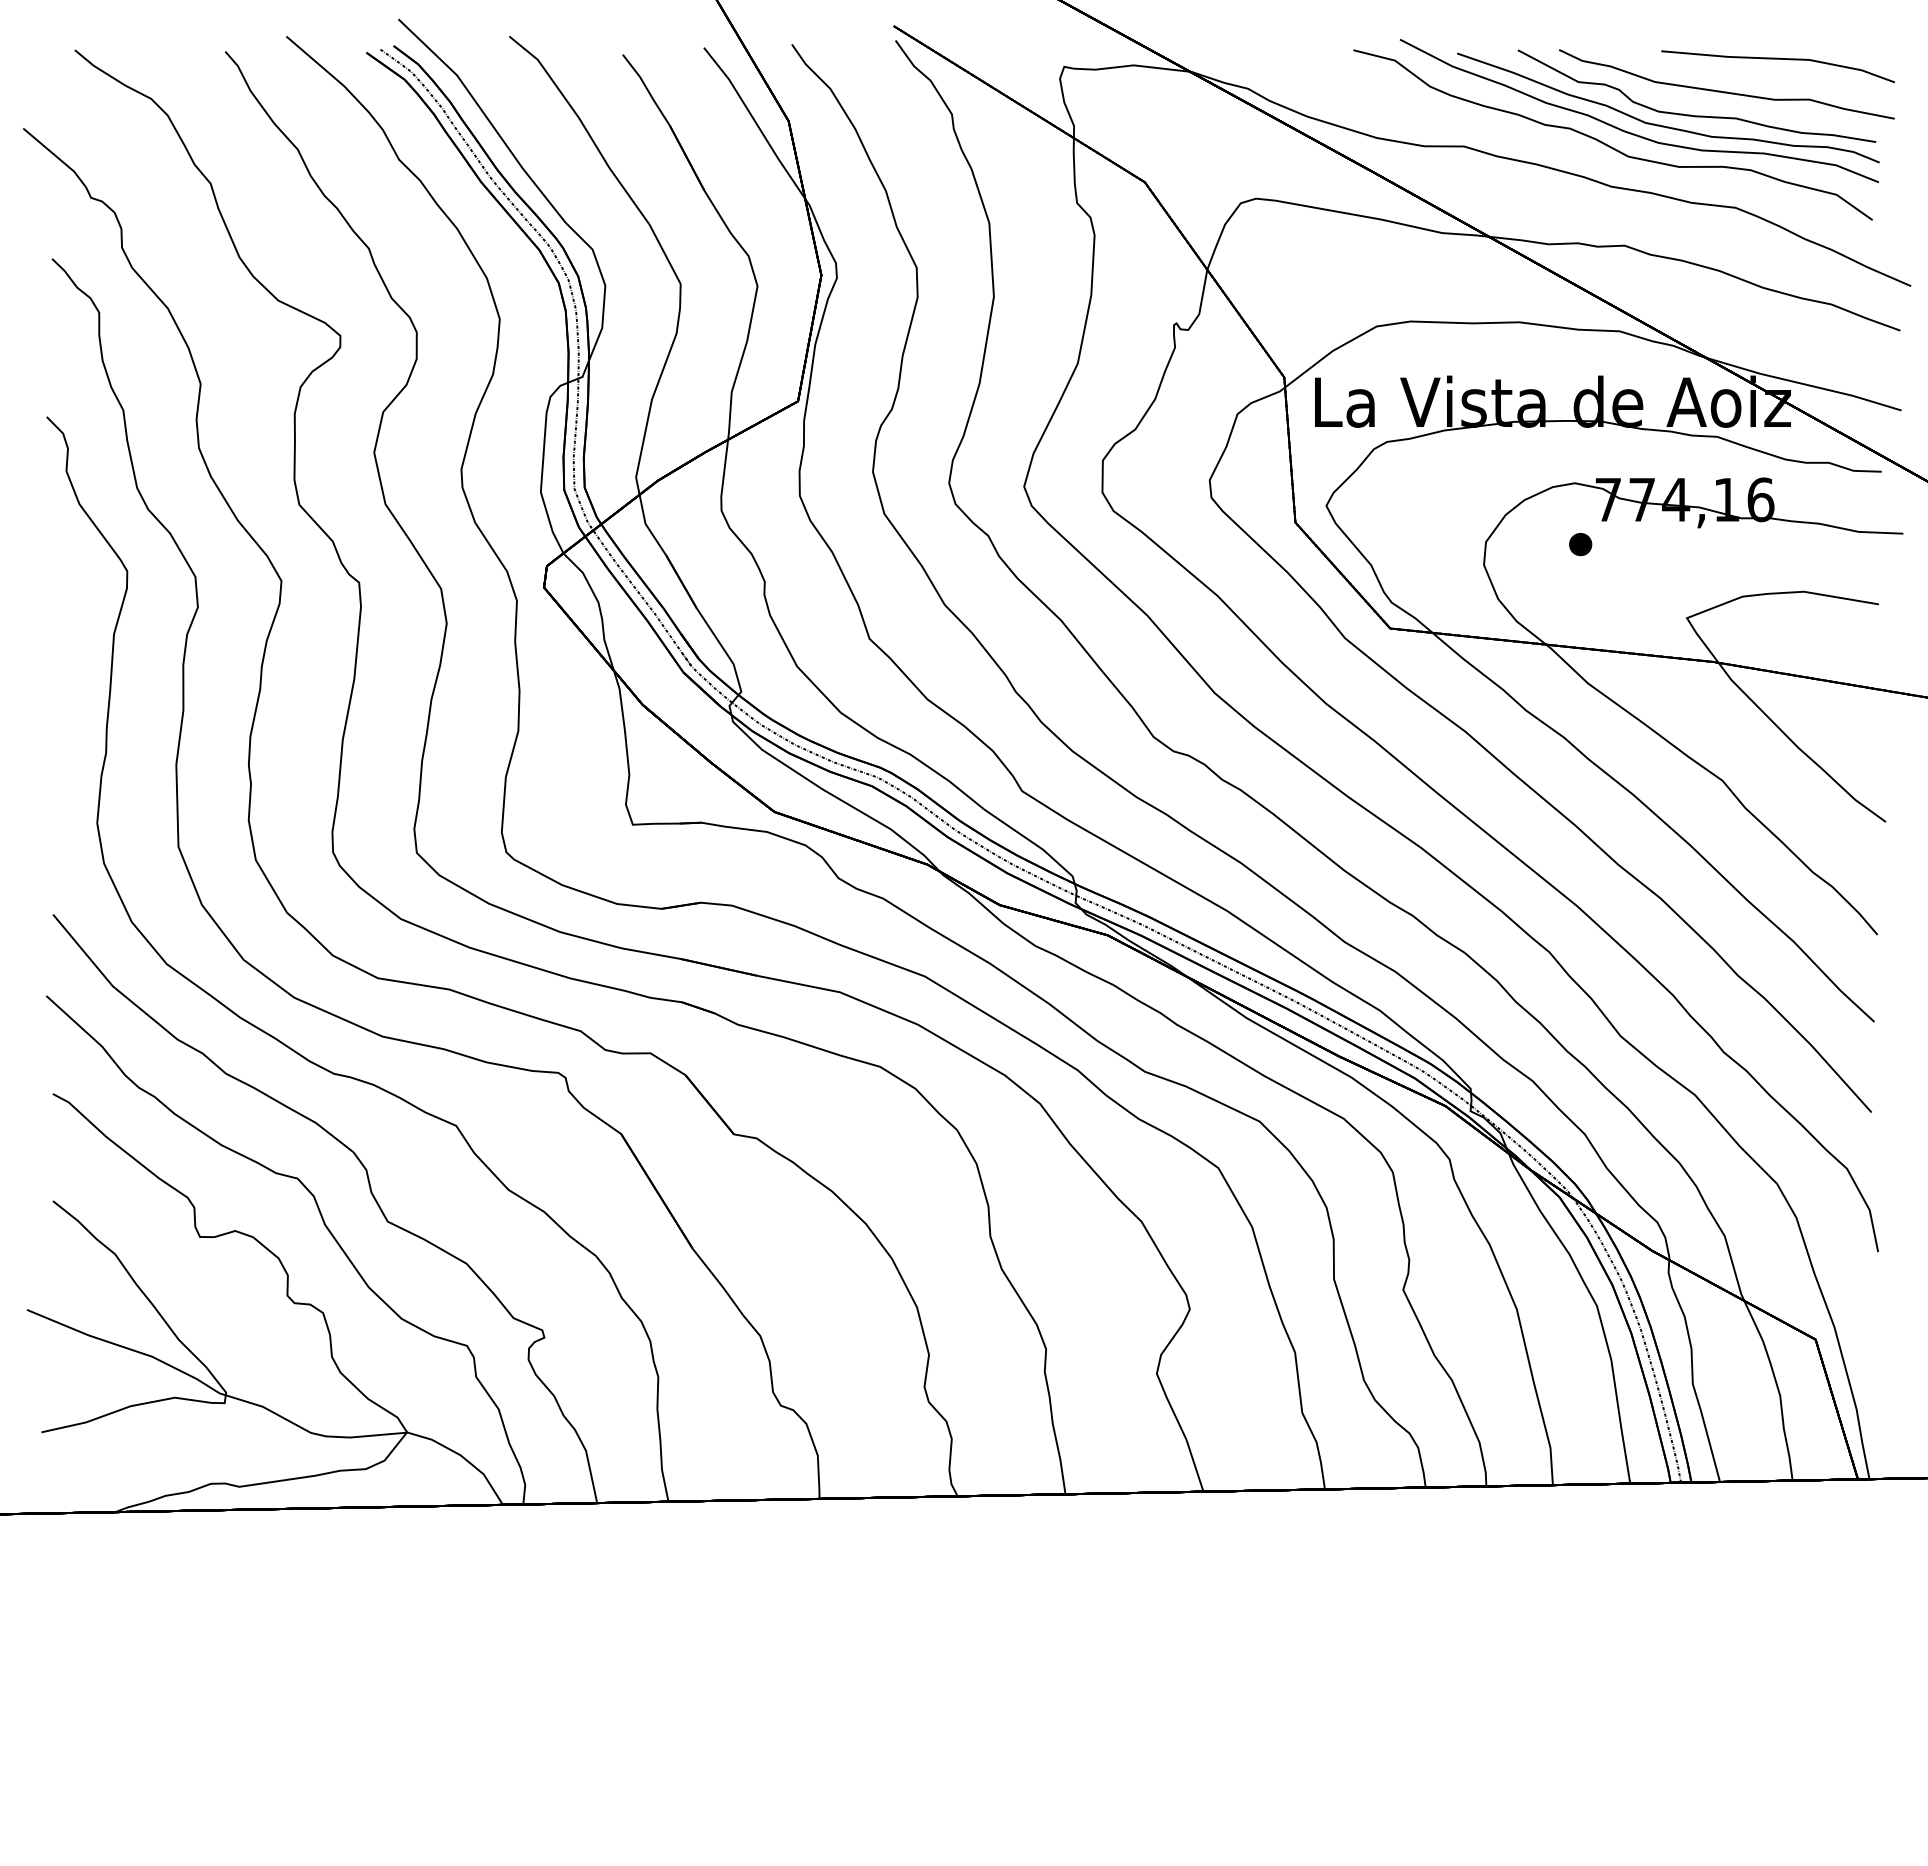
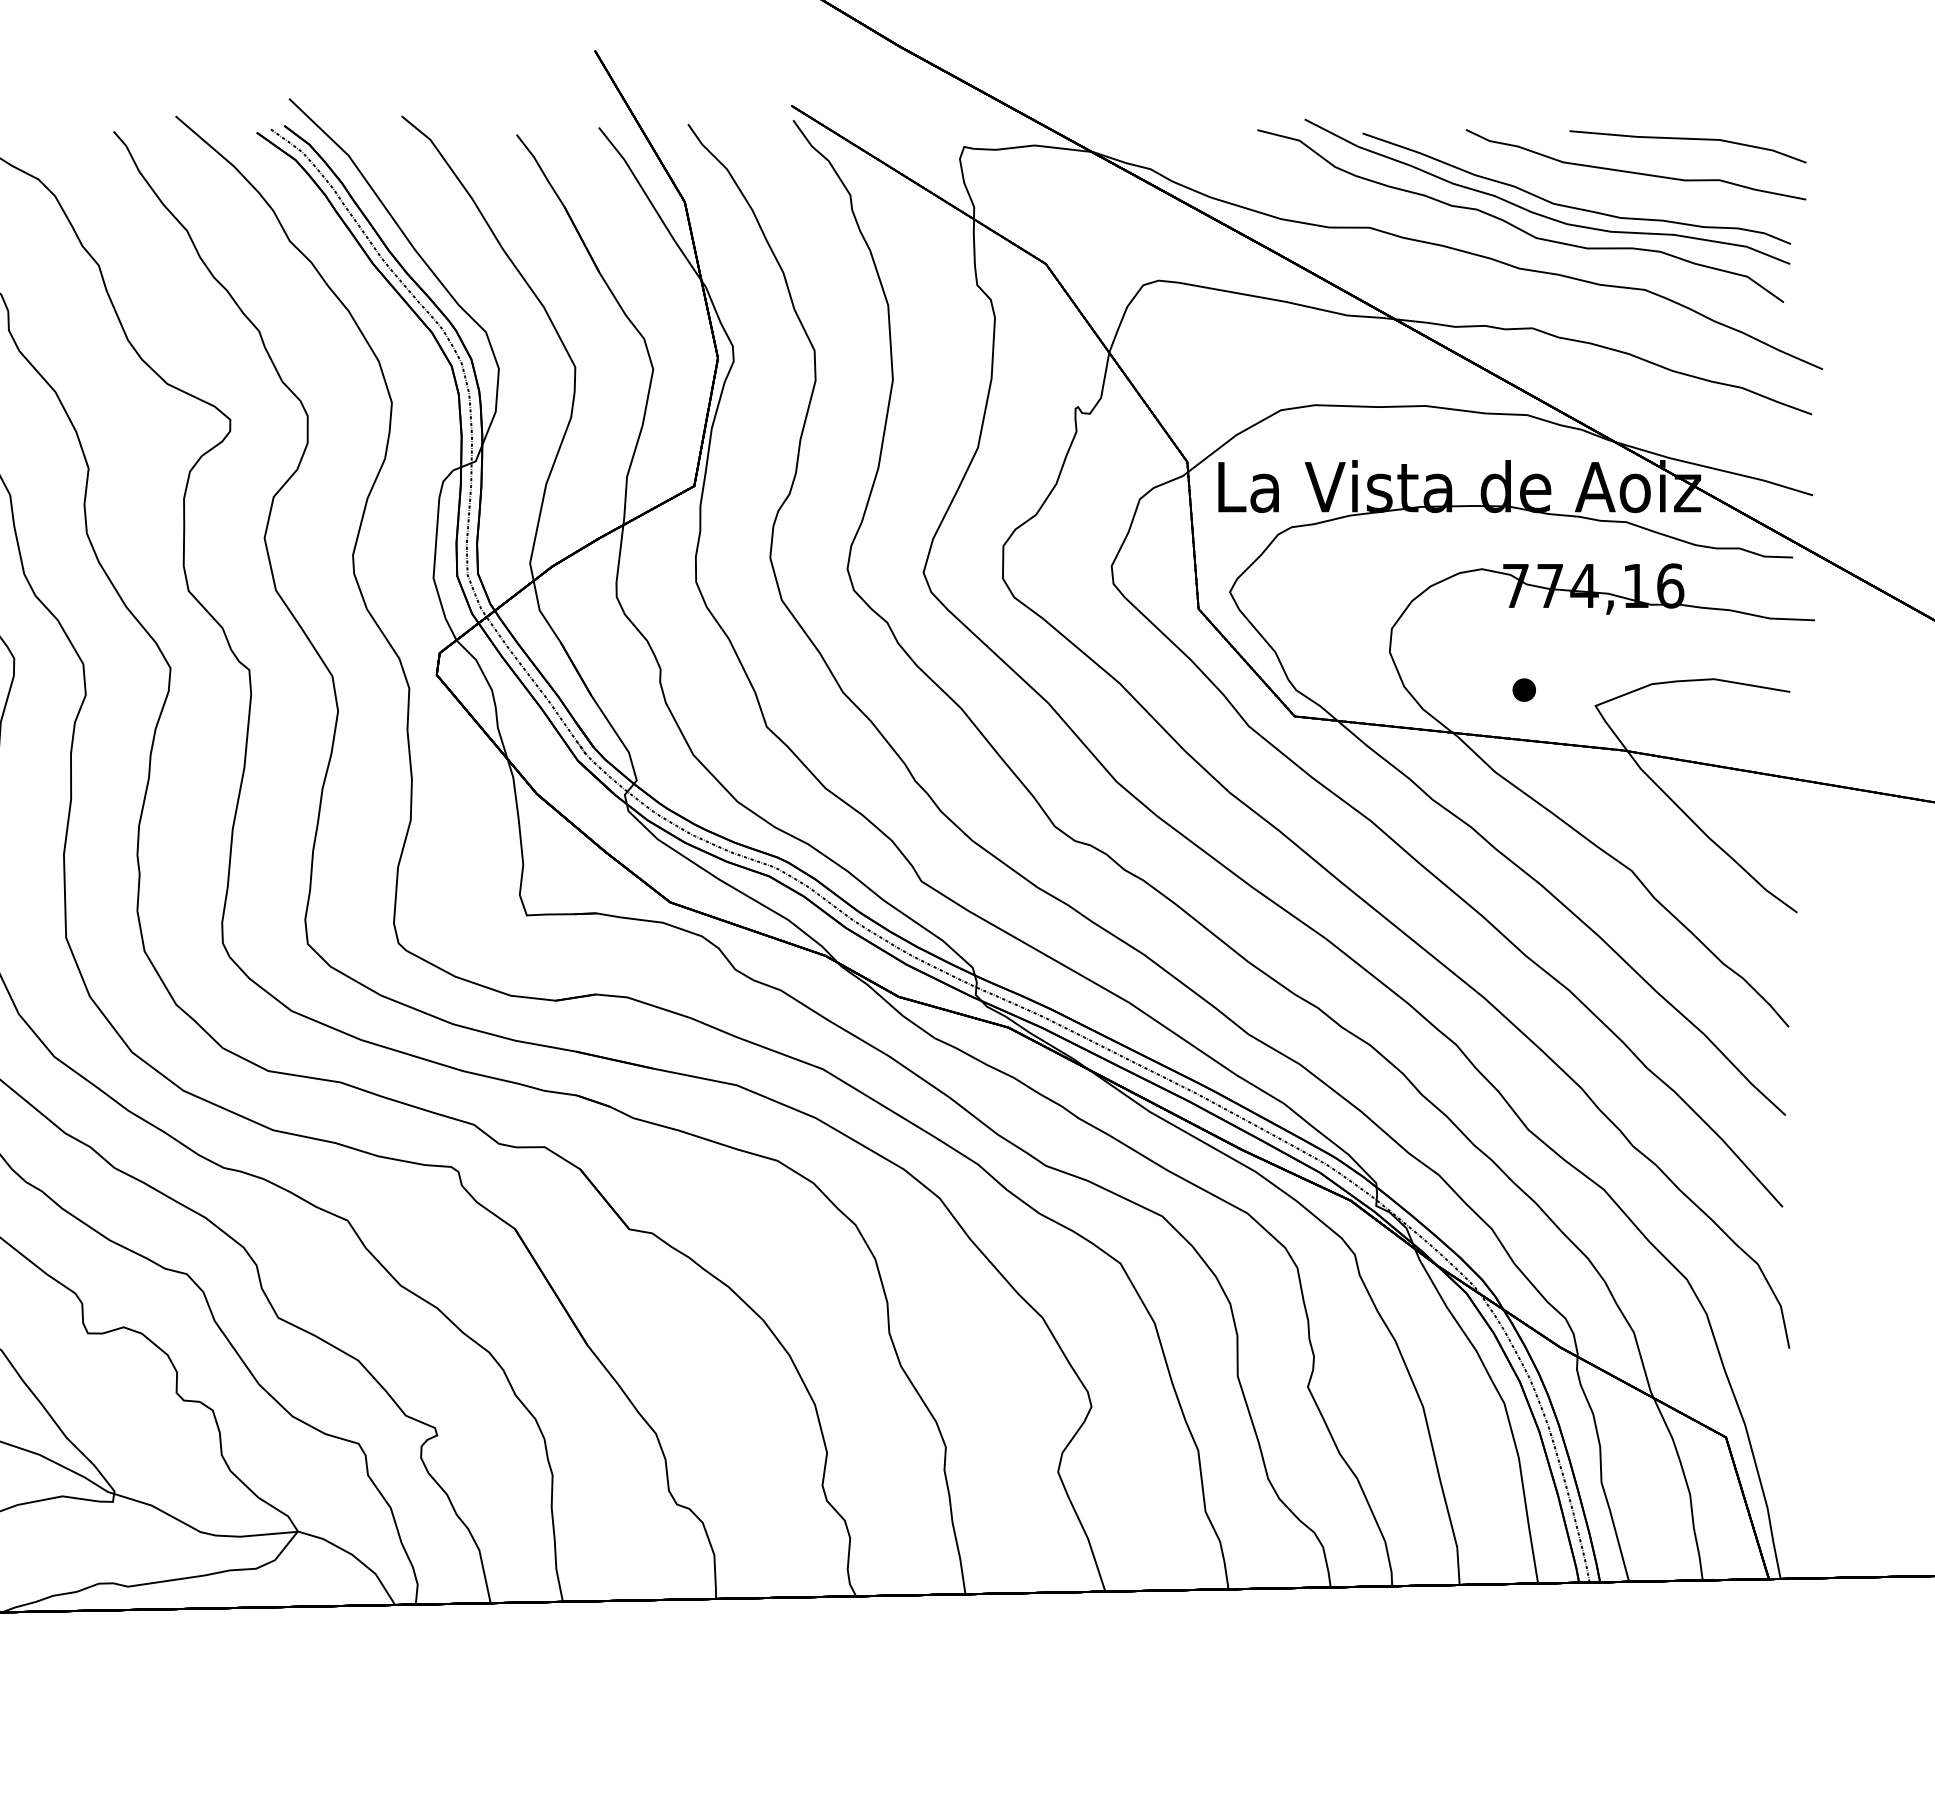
curve: (1691, 114) -> (1600, 195), removed
part: (1580, 544) -> (1524, 690), moved

